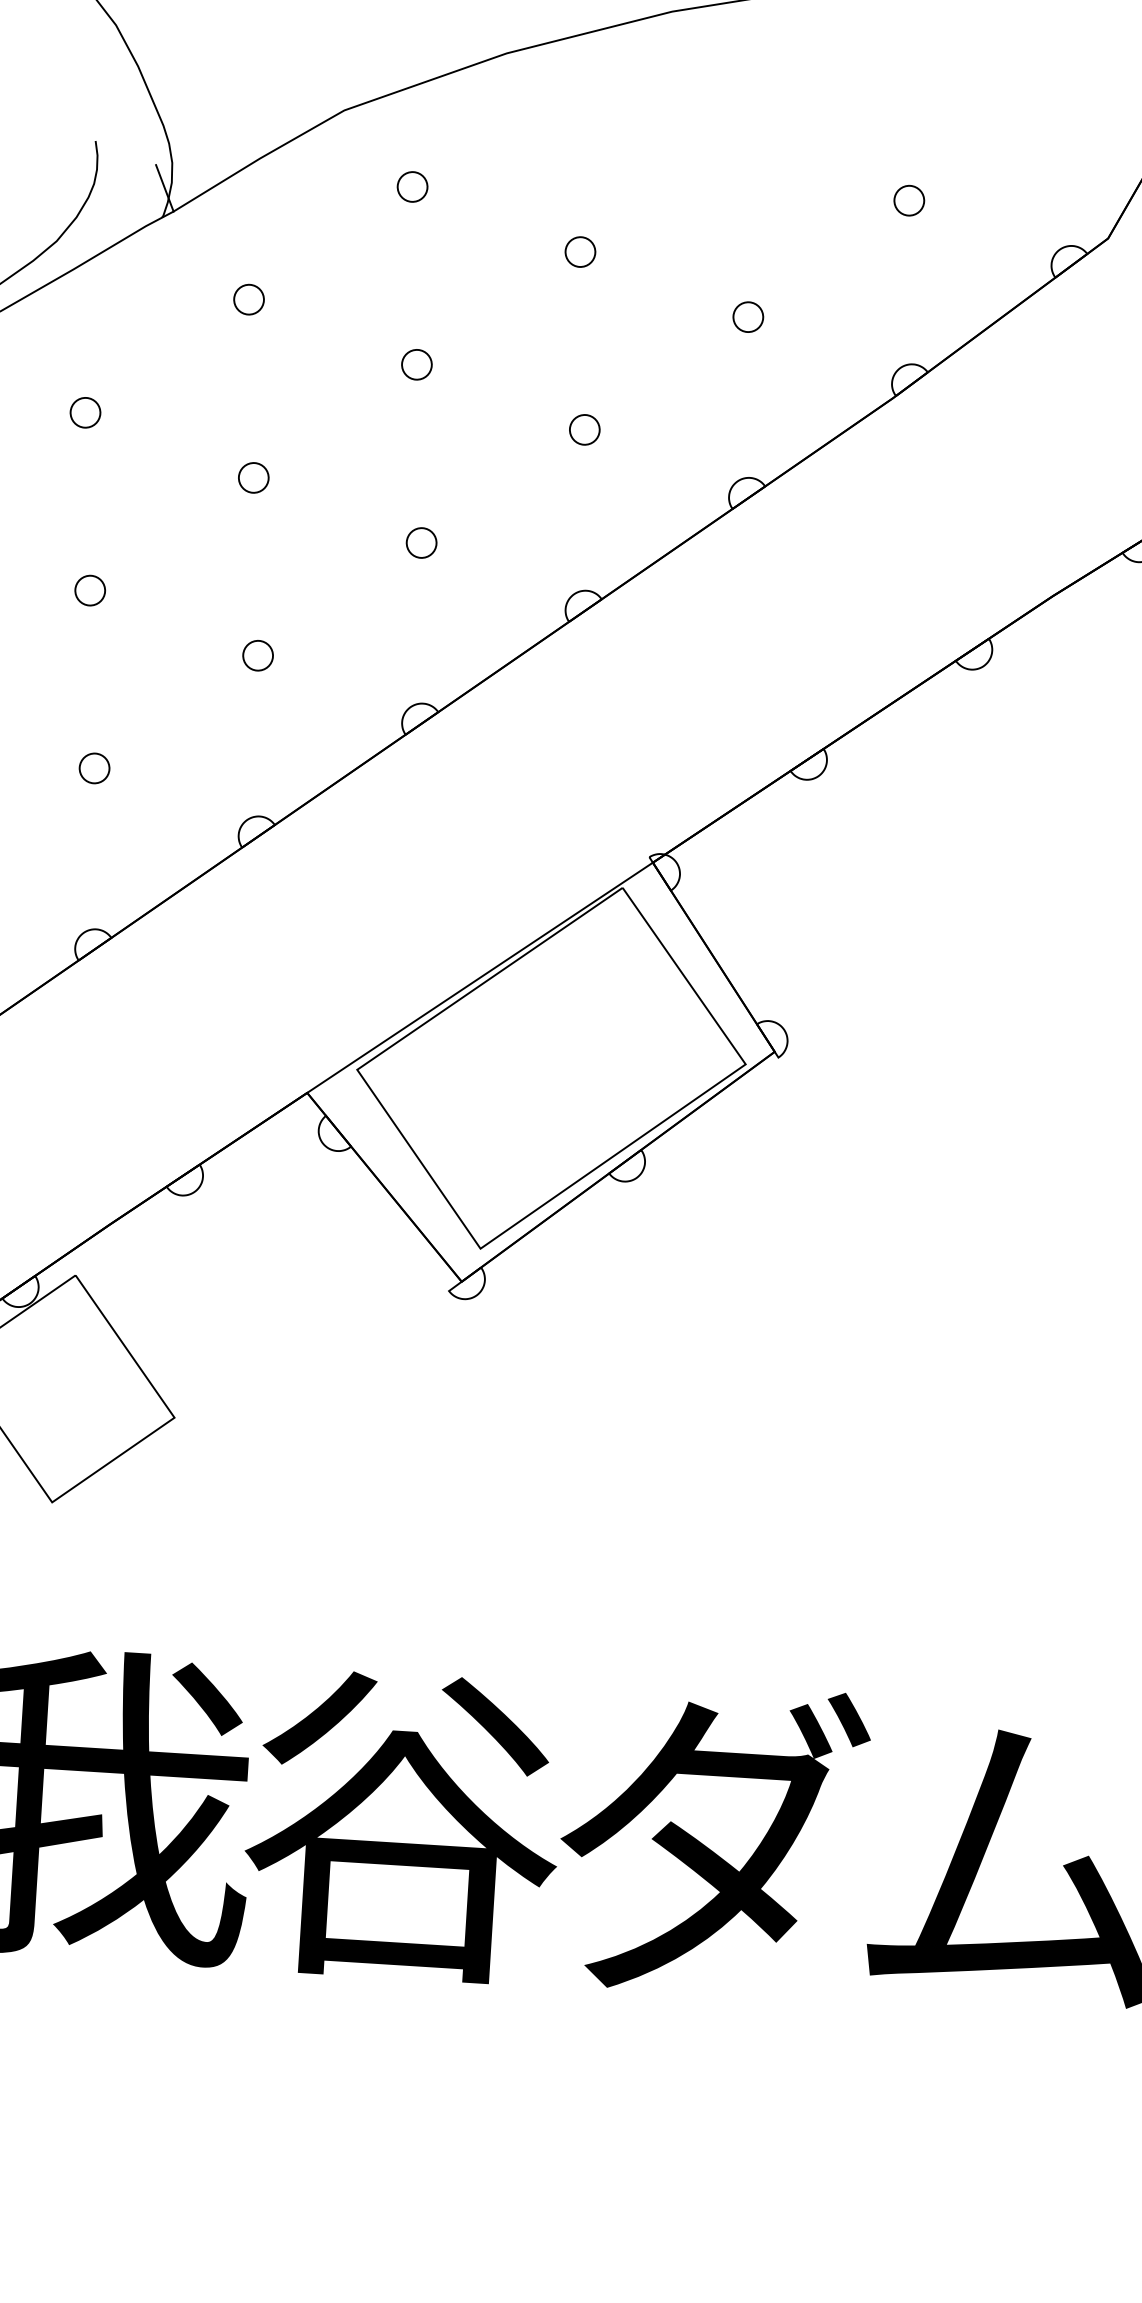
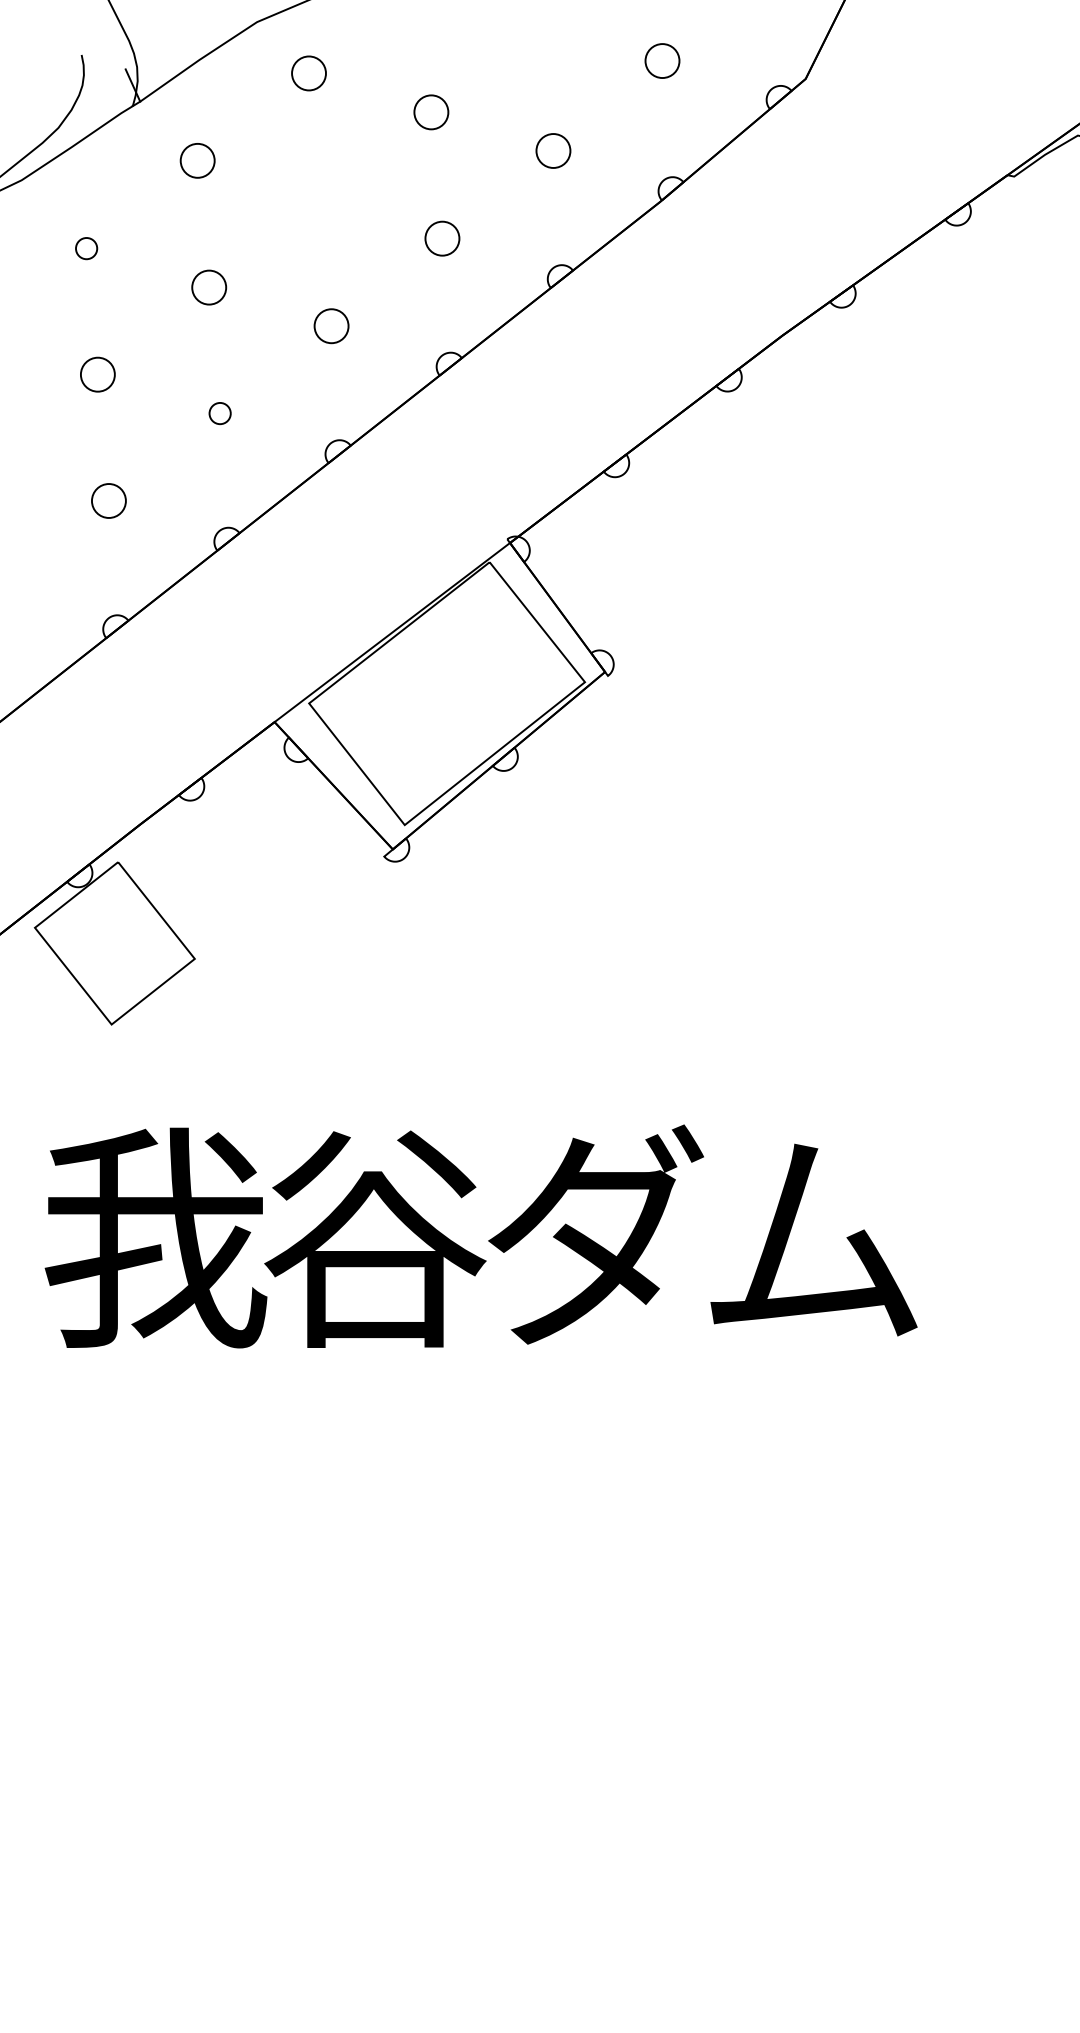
circle: (411, 186) -> (308, 73), size x1.6
circle: (909, 199) -> (662, 60), size x1.6
circle: (579, 250) -> (430, 111), size x1.6
circle: (248, 299) -> (197, 160), size x1.6
circle: (748, 316) -> (553, 150), size x1.6
circle: (416, 364) -> (319, 199), removed
circle: (583, 428) -> (441, 237), size x1.6
circle: (252, 476) -> (208, 286), size x1.6
circle: (420, 542) -> (330, 325), size x1.6
circle: (89, 590) -> (97, 374), size x1.6
circle: (93, 767) -> (108, 500), size x1.6

